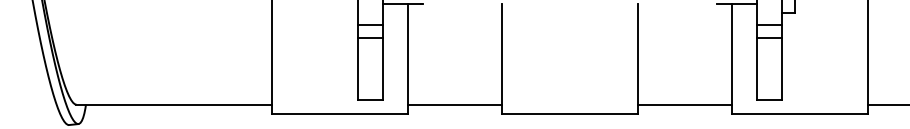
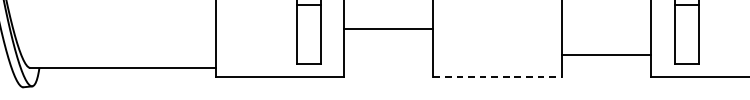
line: (455, 104) -> (389, 29), moved
line: (684, 104) -> (606, 54), moved
line: (570, 114) -> (498, 77), solid -> dashed

